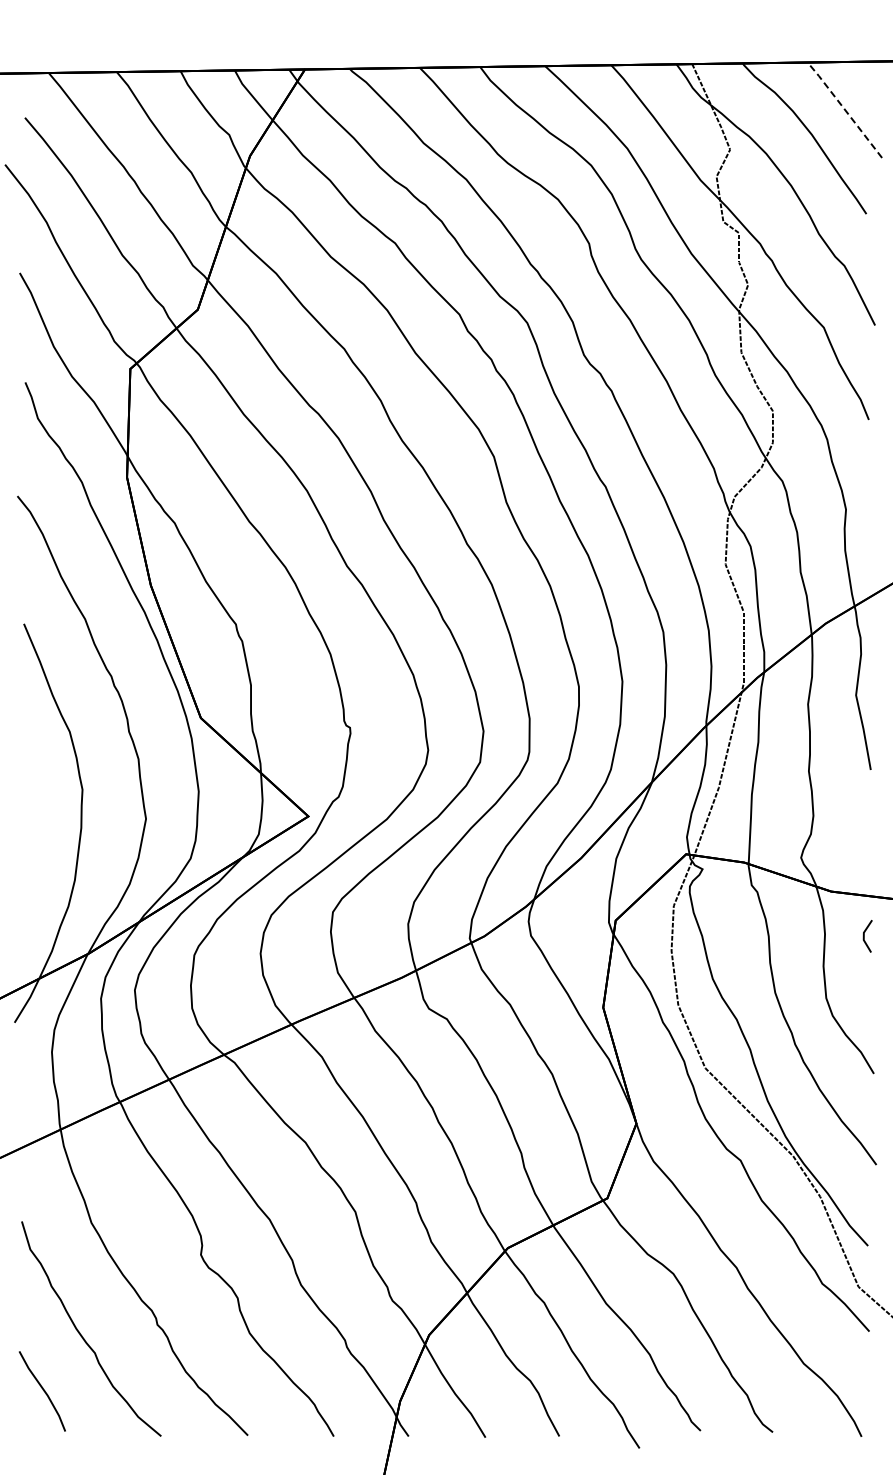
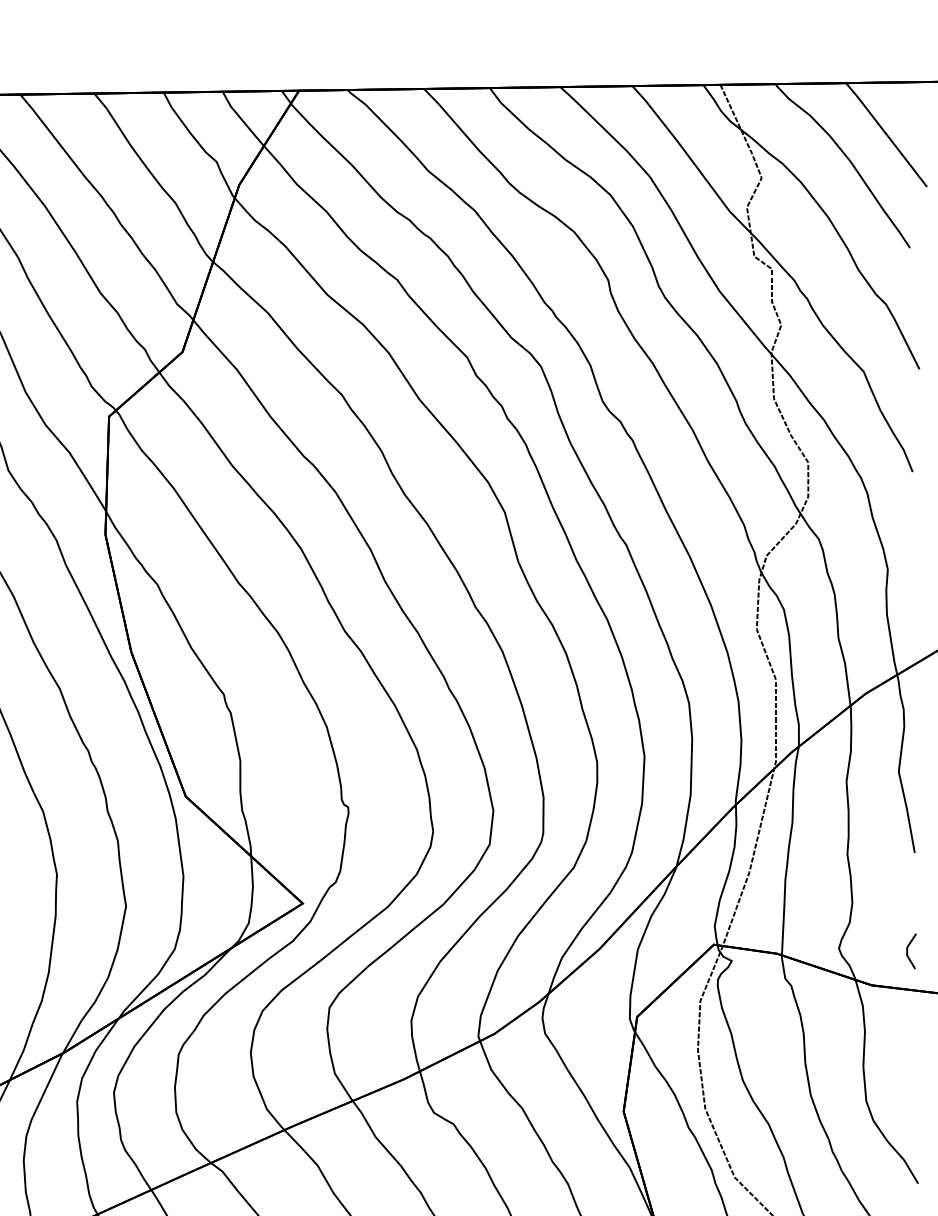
line: (844, 109) -> (886, 134), dashed -> solid
line: (864, 936) -> (907, 951), moved

